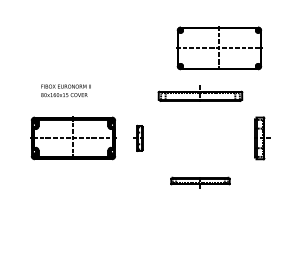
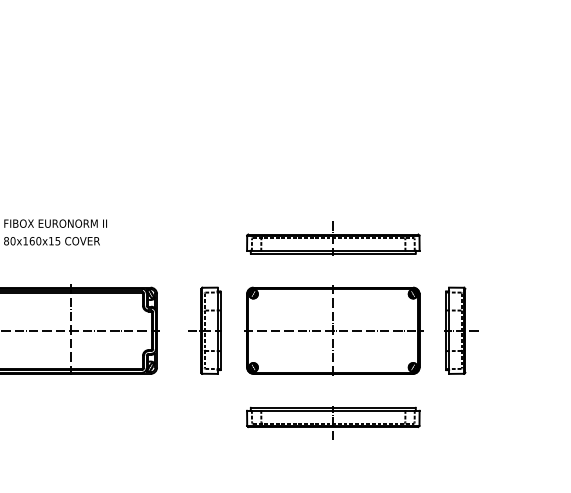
part: (219, 48) -> (333, 330), moved
part: (138, 138) -> (205, 330), size x1.67
part: (200, 182) -> (333, 421), size x1.43

